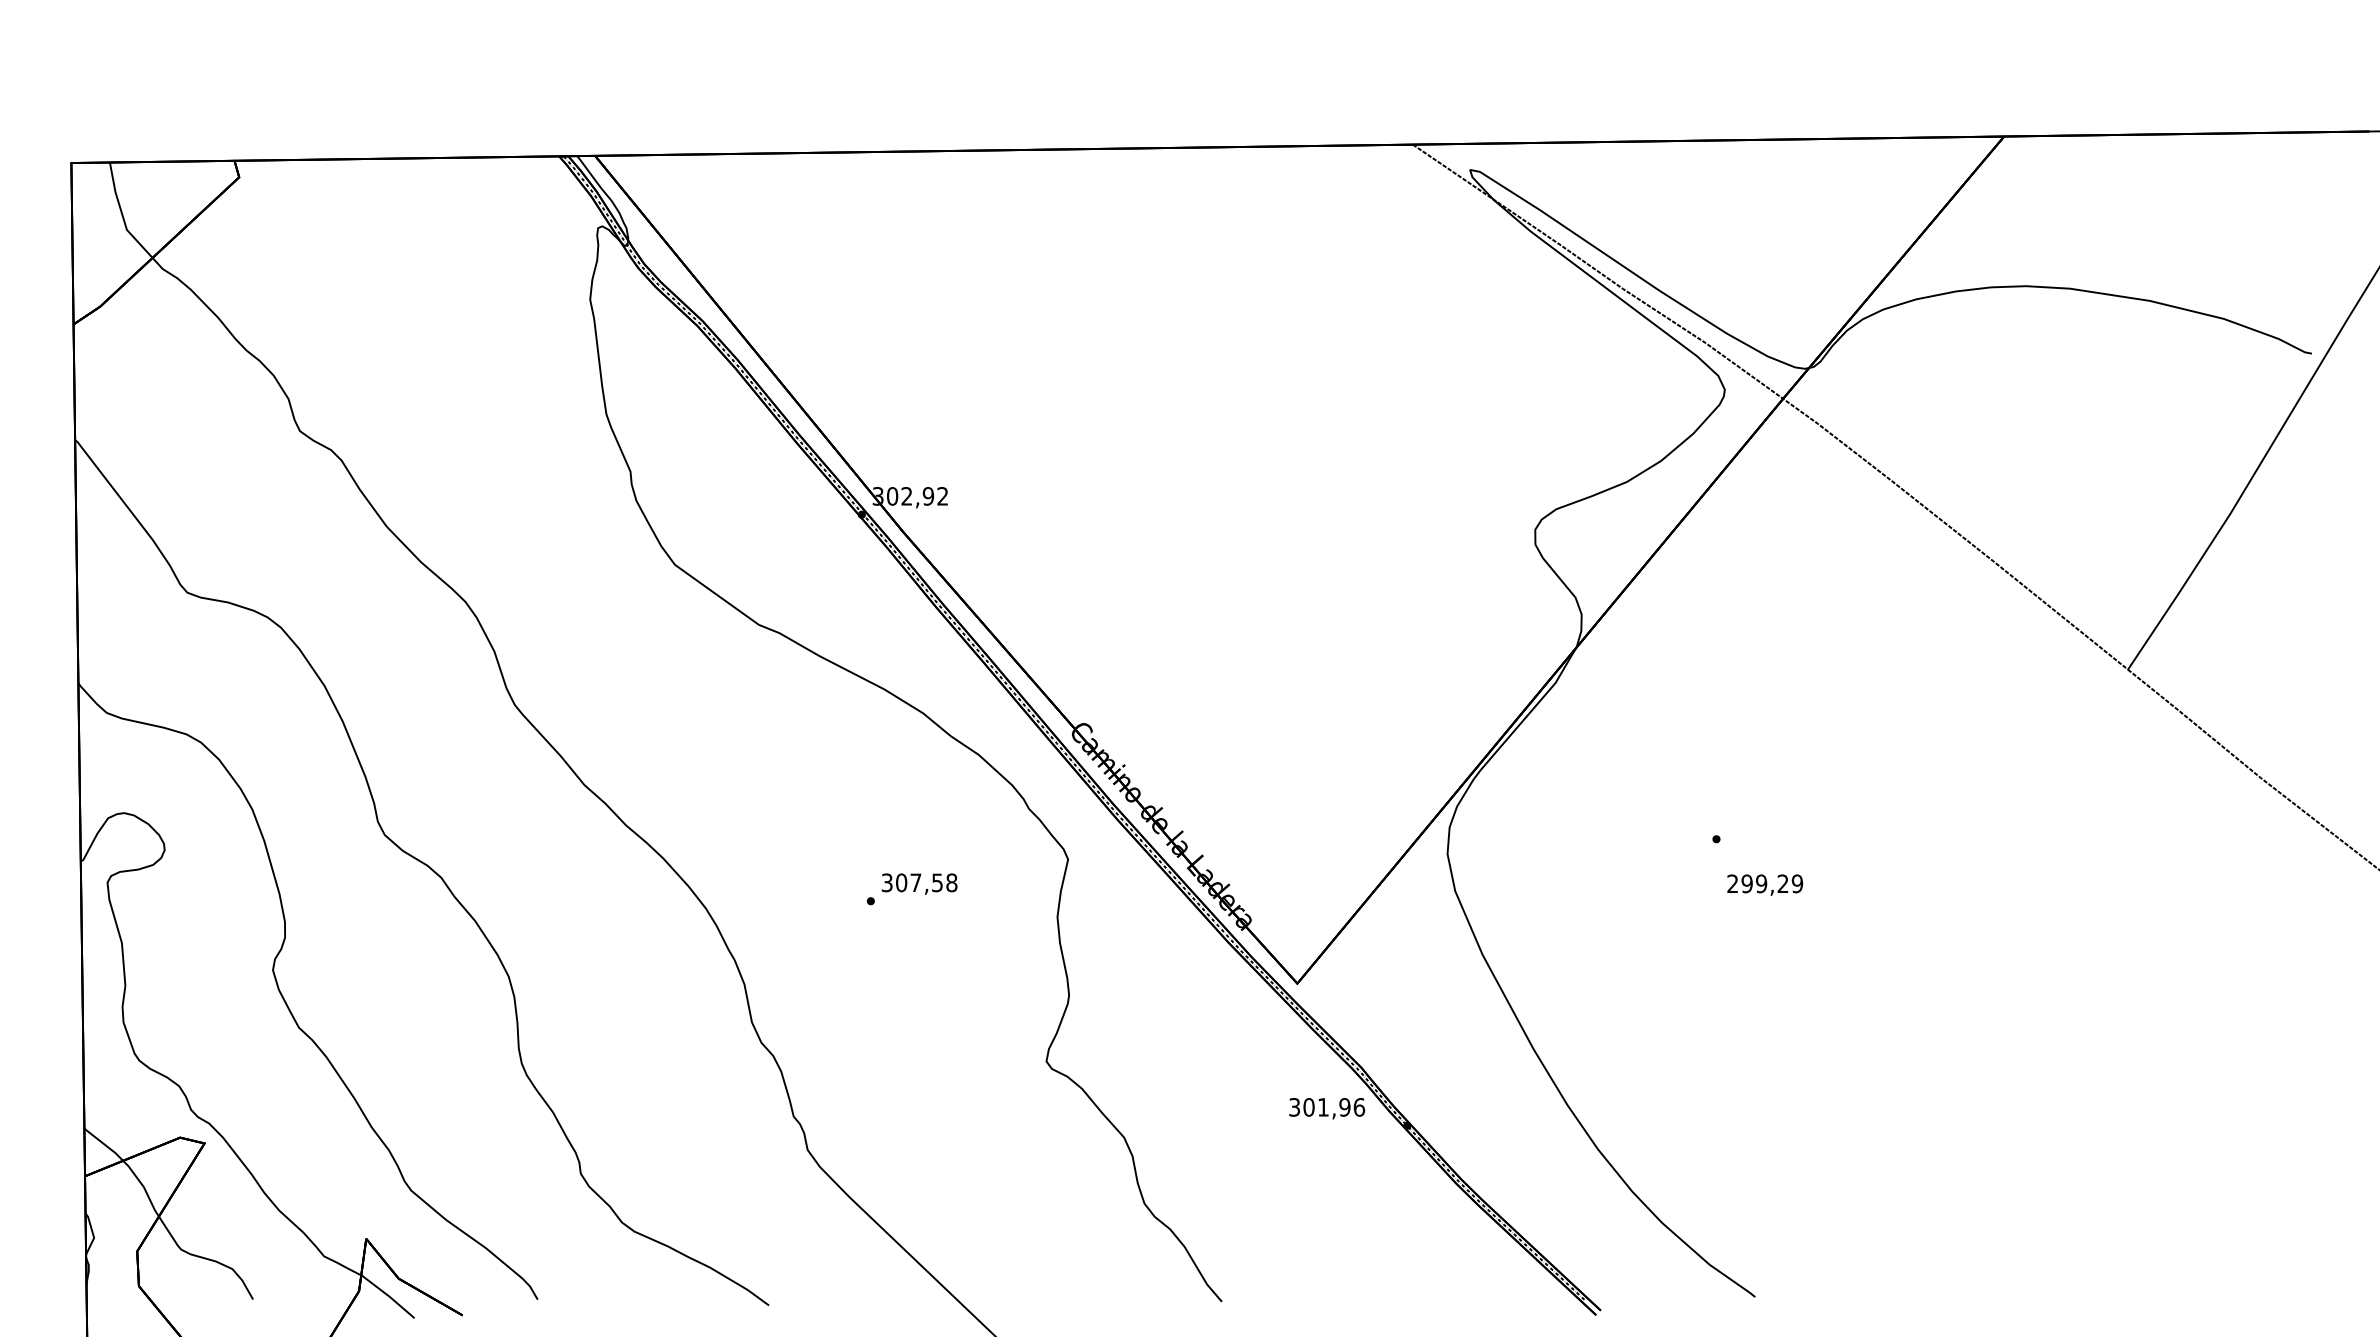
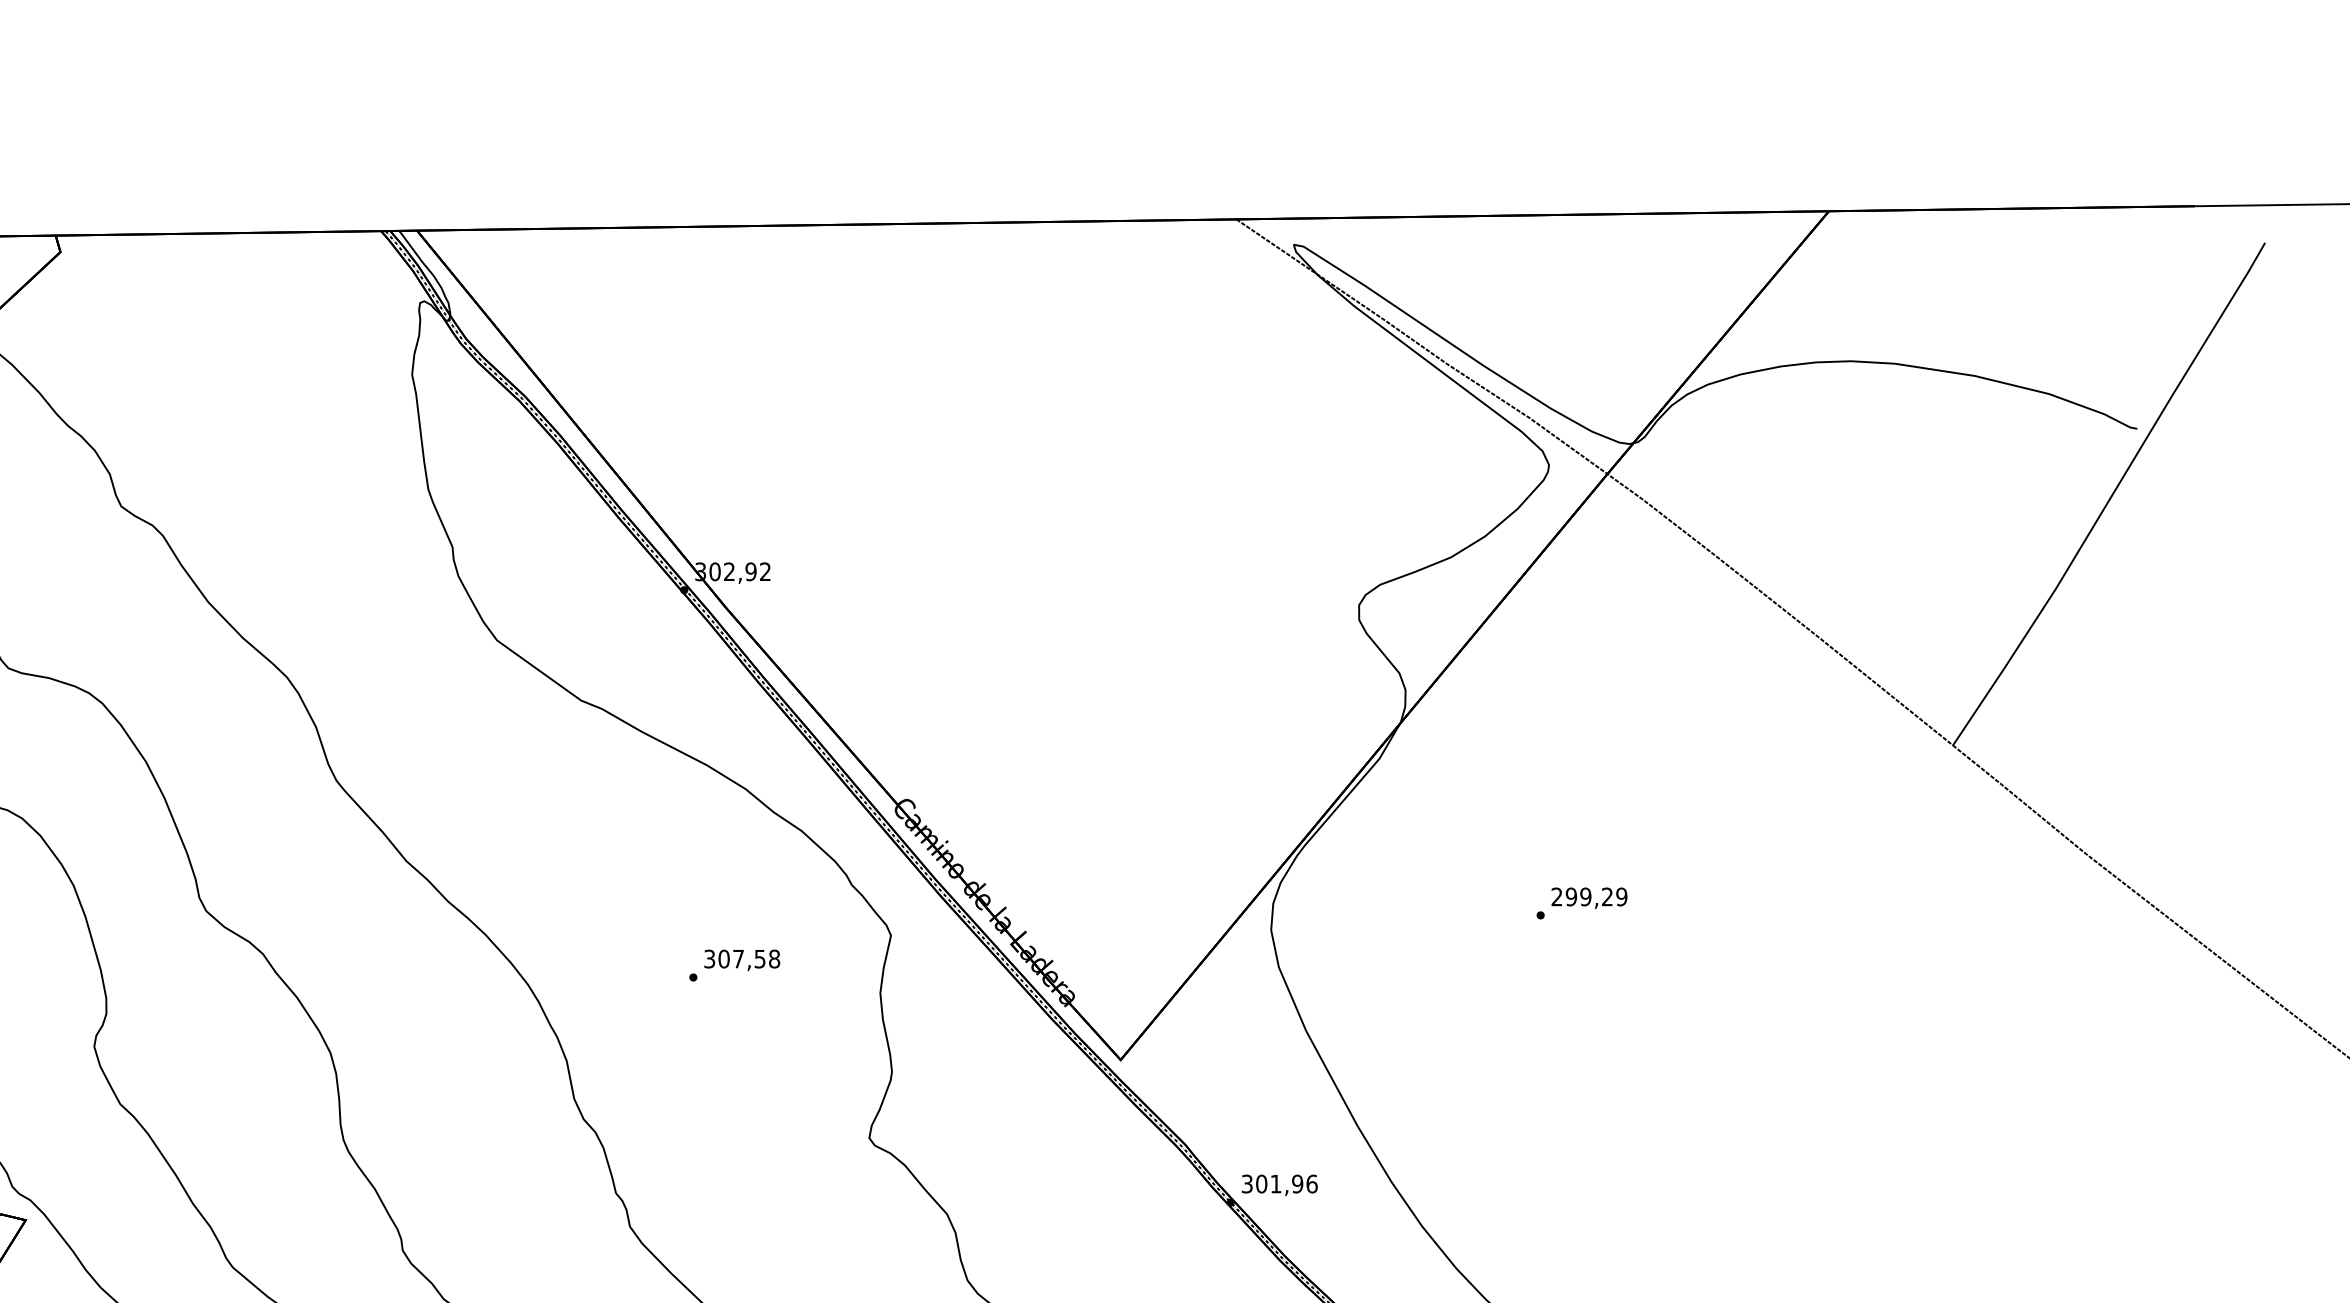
text: (1765, 884) -> (1589, 897), moved
text: (1327, 1108) -> (1280, 1185), moved

